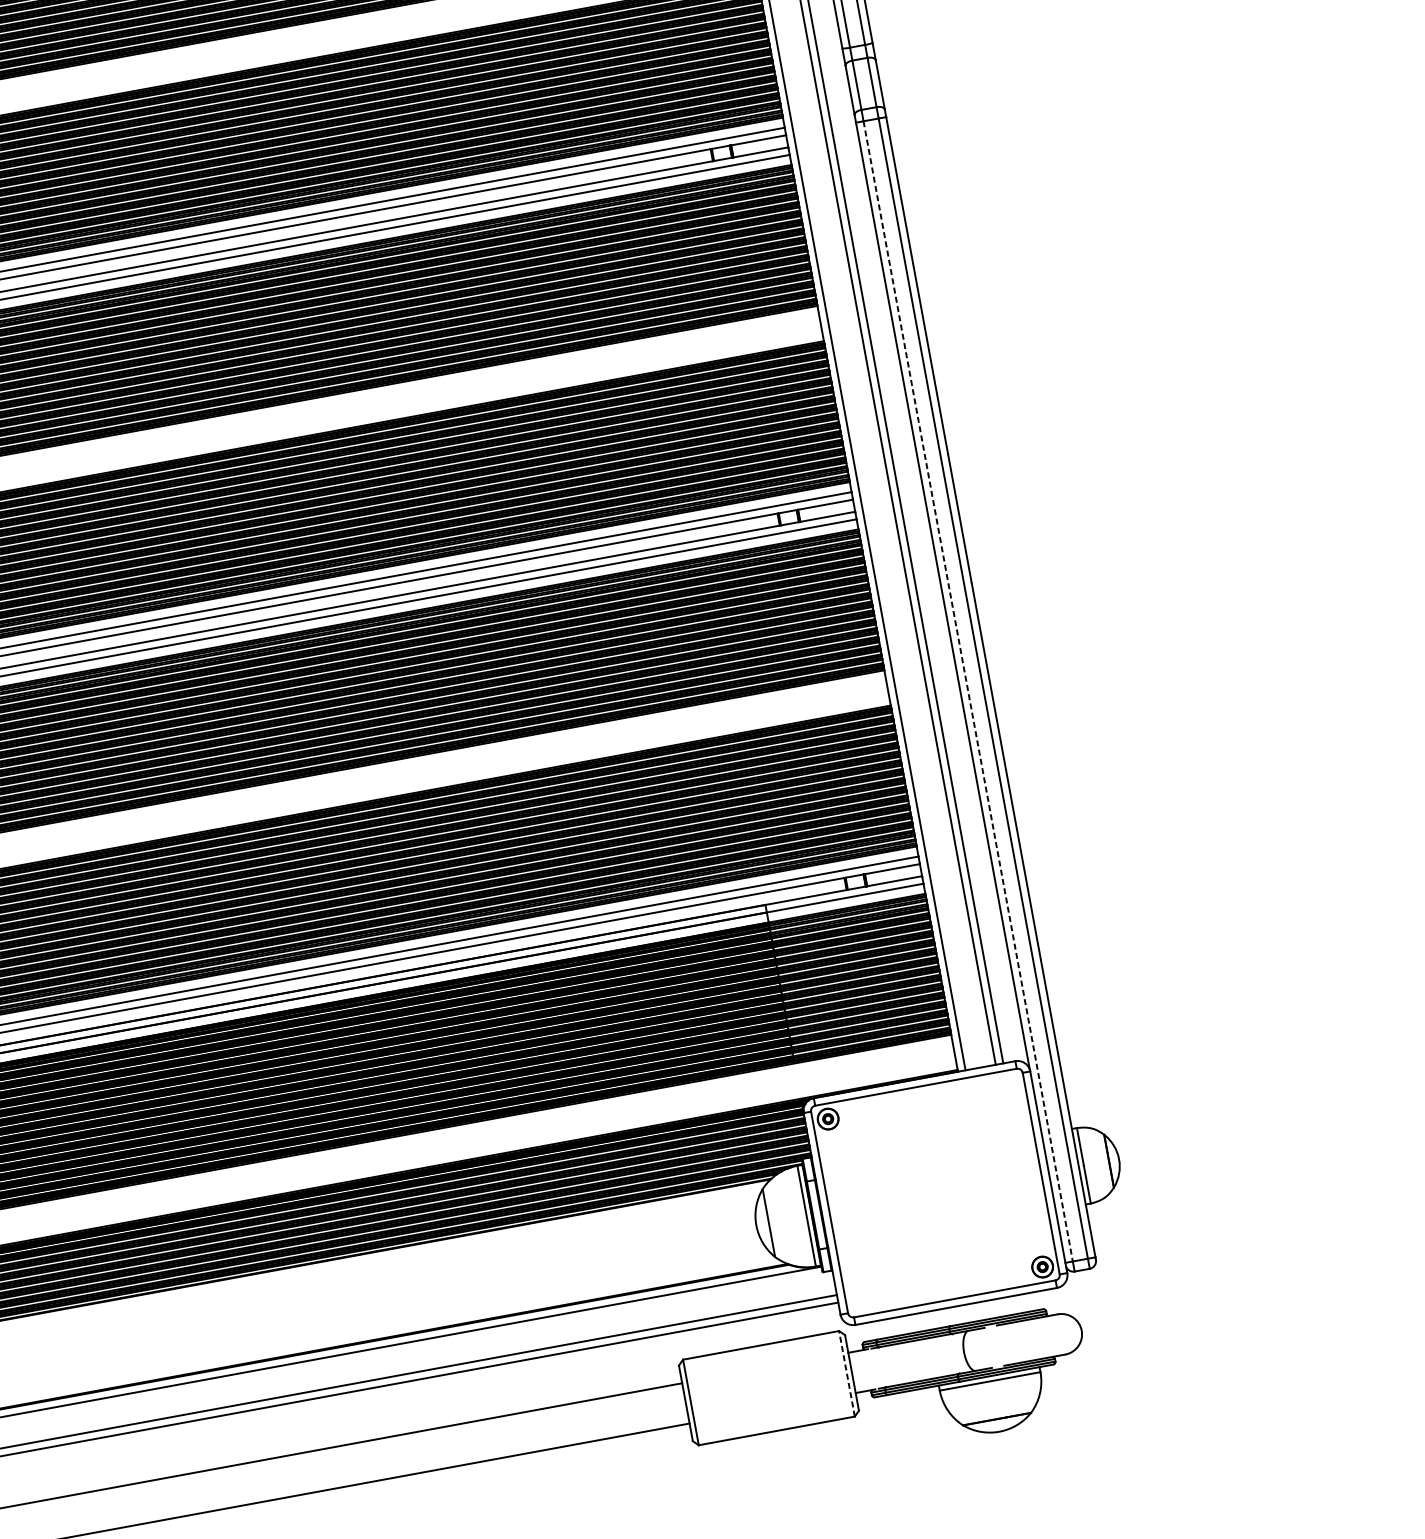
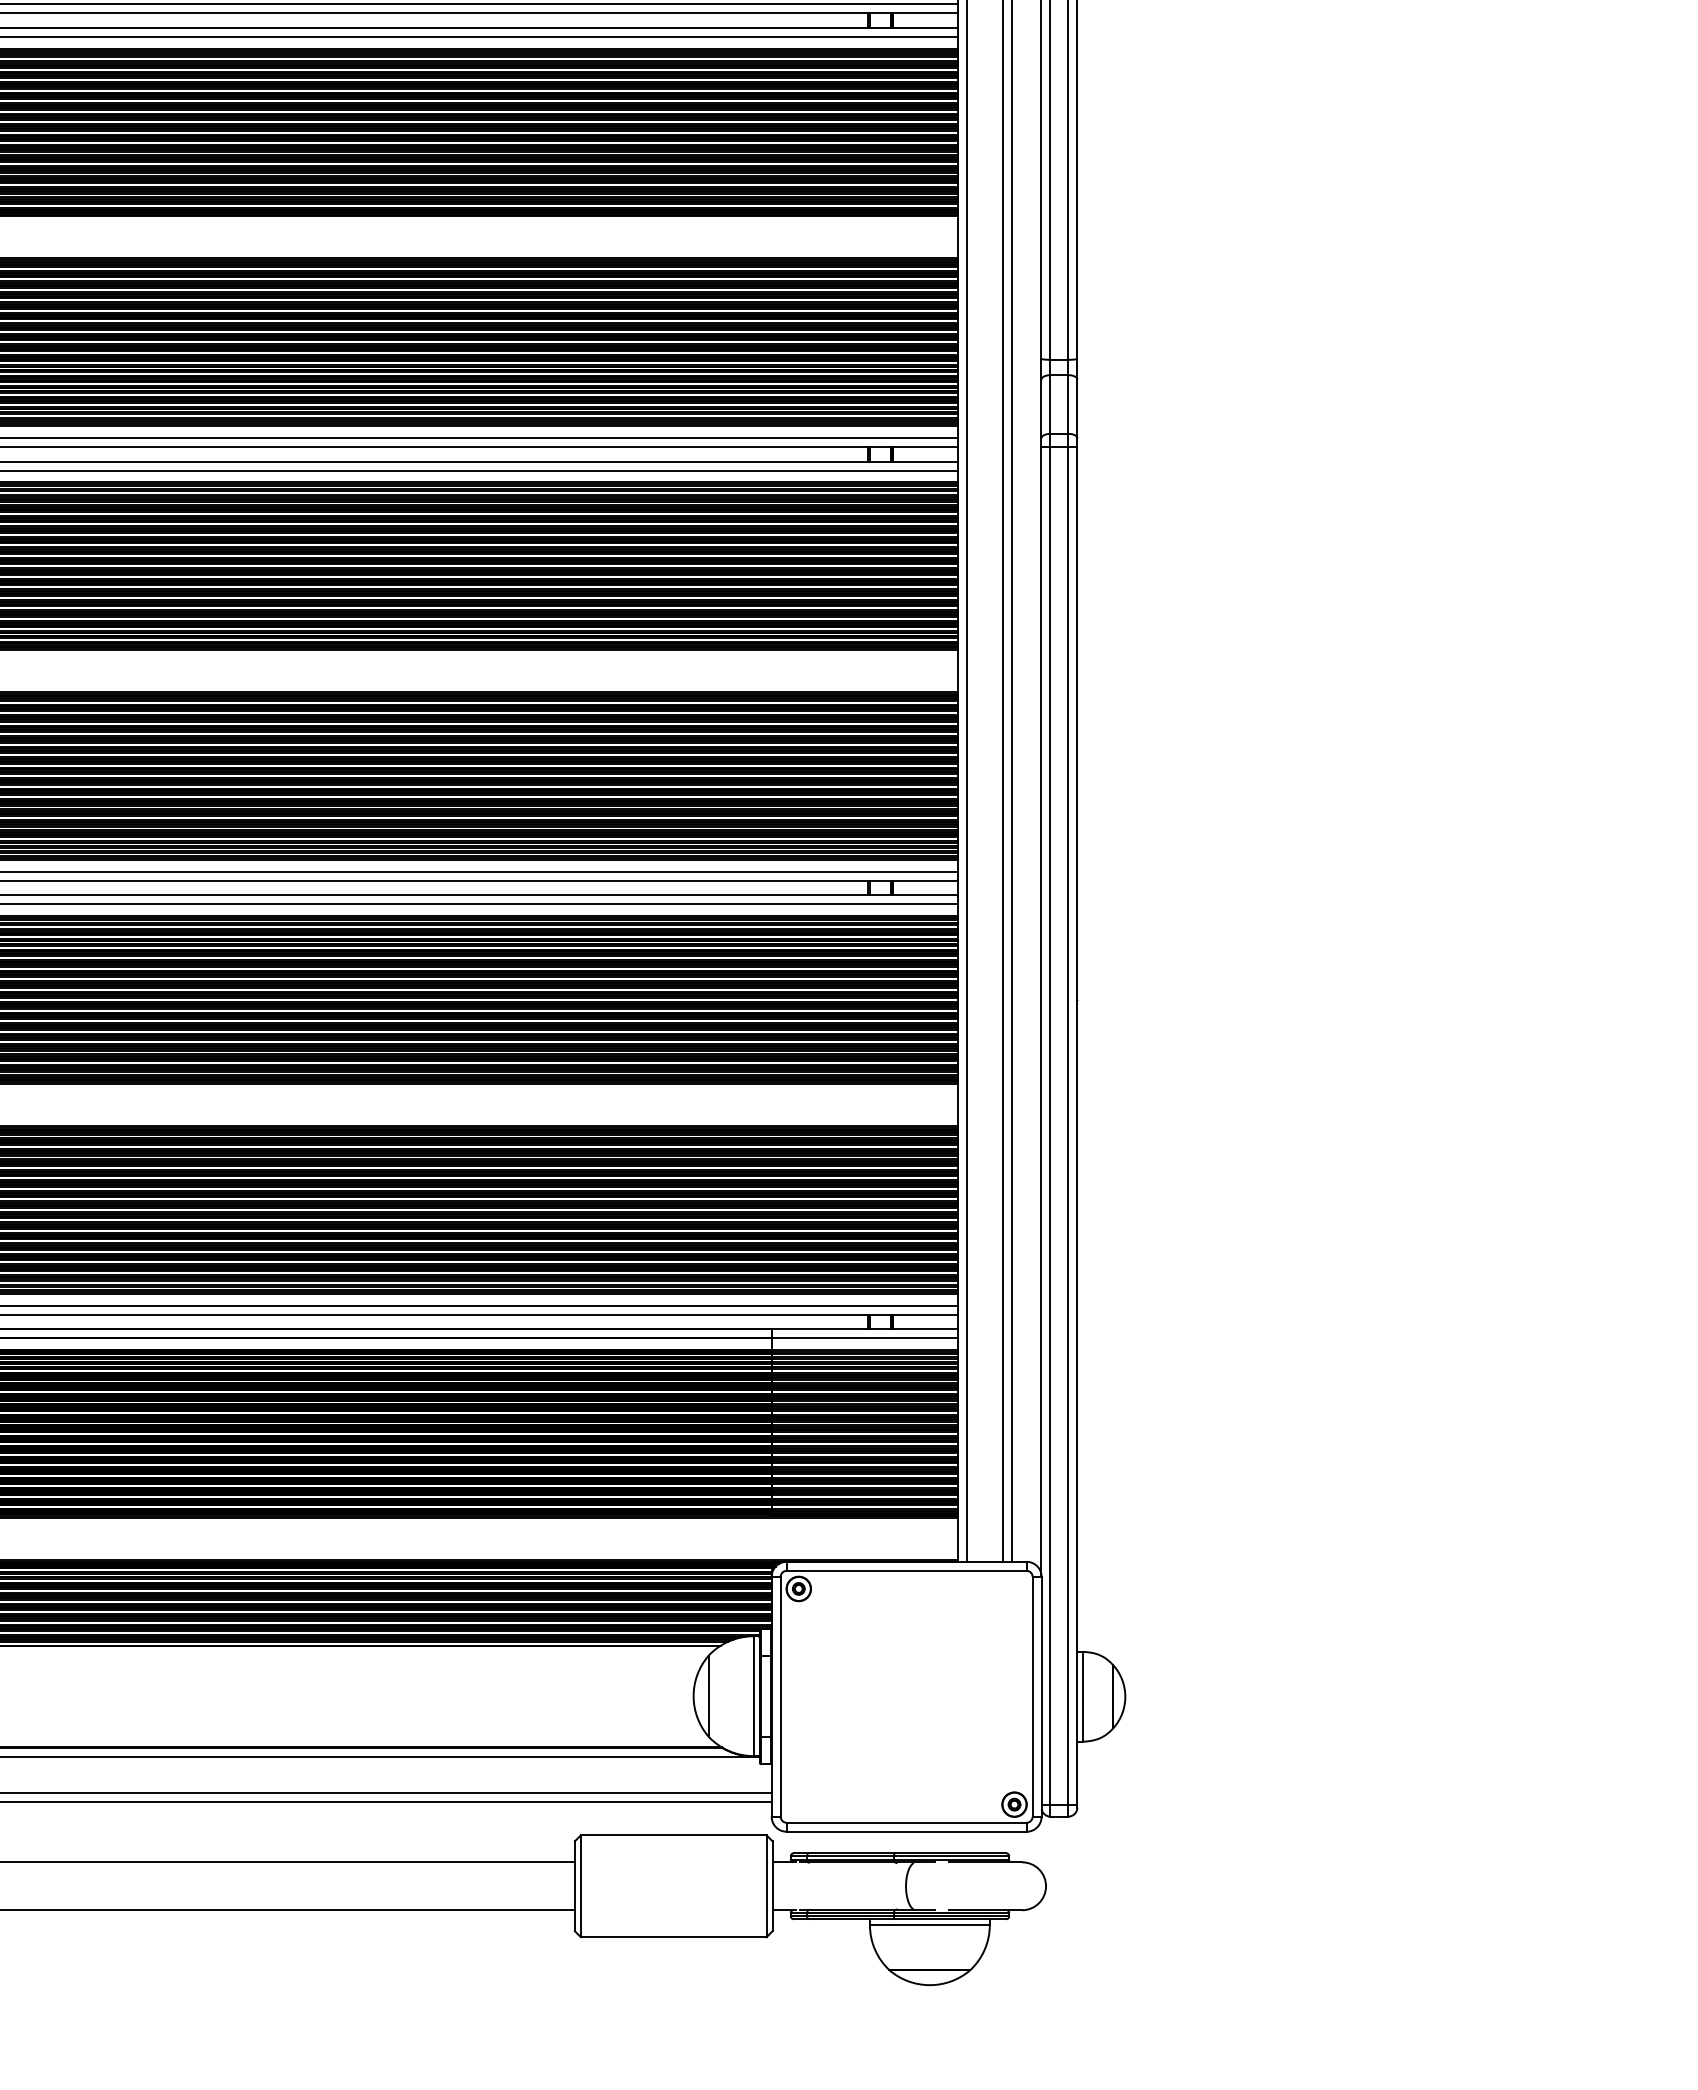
line: (968, 691) -> (1050, 1126), dashed -> solid
line: (846, 1374) -> (766, 1886), dashed -> solid

